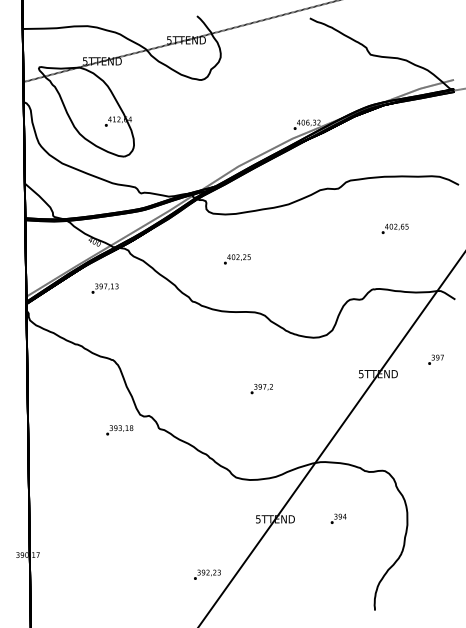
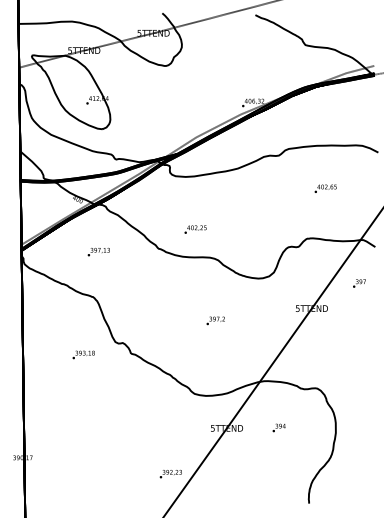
text: (237, 259) -> (195, 229), moved
text: (104, 288) -> (98, 251), moved
text: (435, 359) -> (359, 283), moved
text: (119, 430) -> (83, 355), moved

